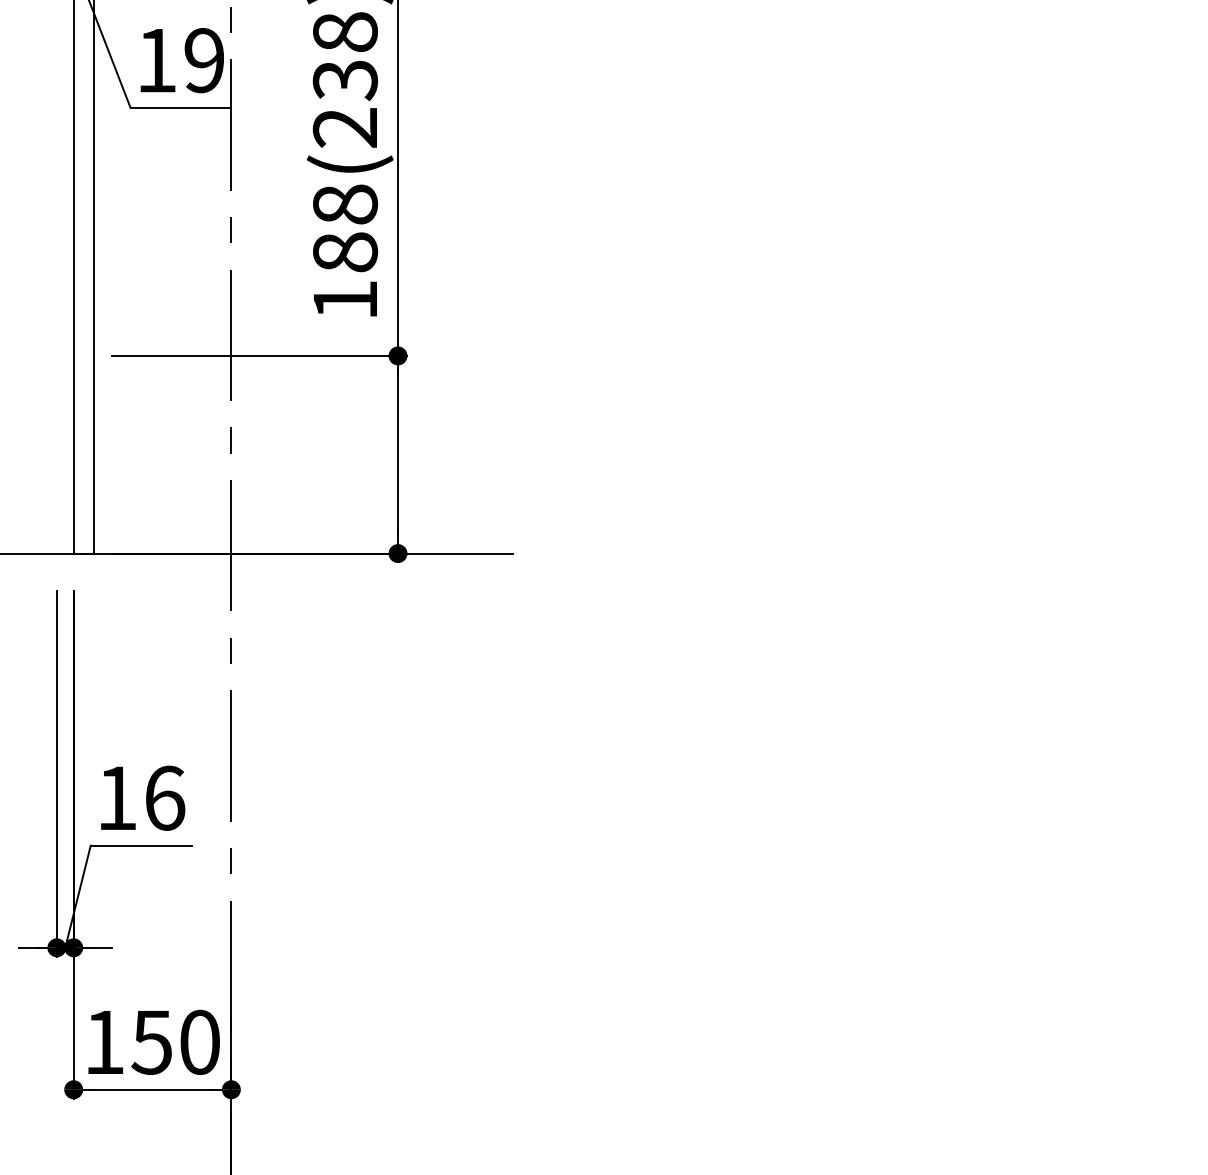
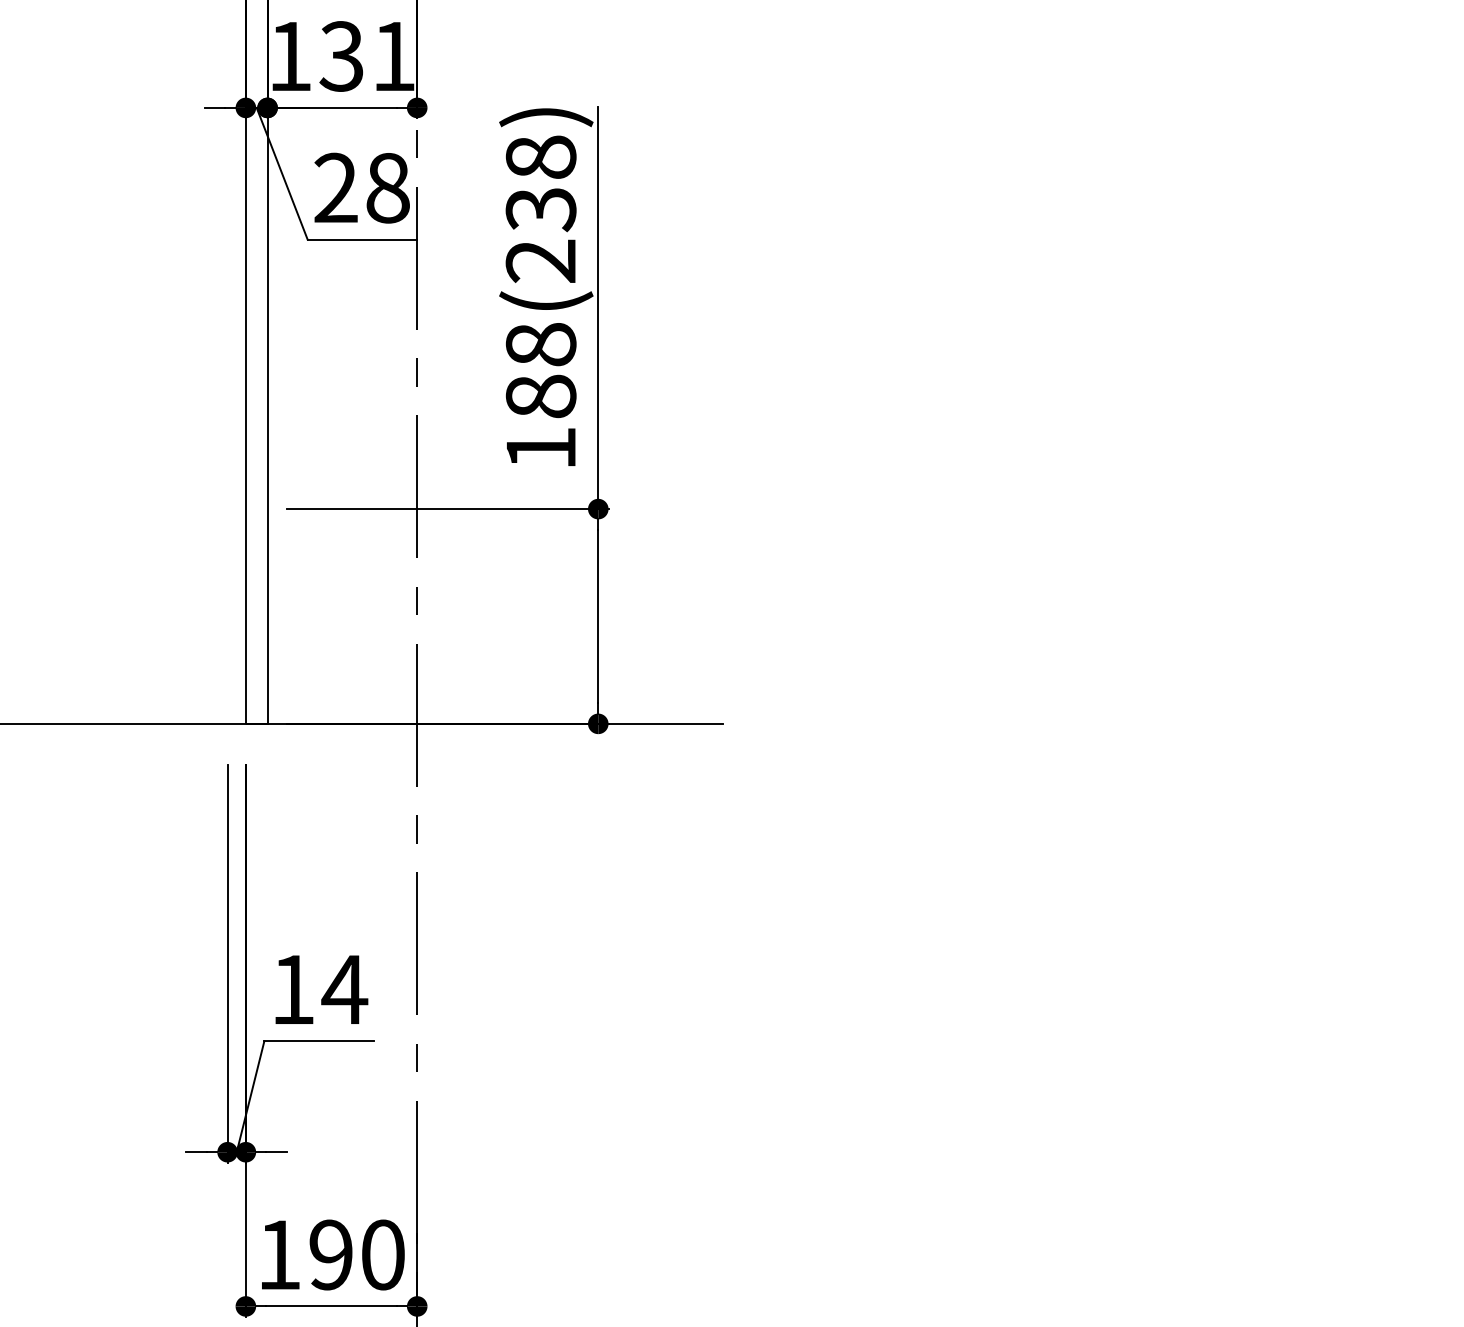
text: (180, 59) -> (361, 187), 19 -> 28
text: (164, 798) -> (344, 989), 16 -> 14
text: (151, 1041) -> (330, 1254), 150 -> 190

